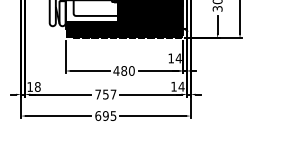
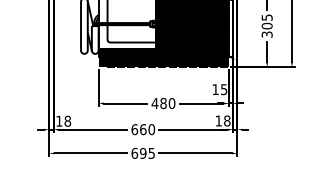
text: (178, 58) -> (223, 89), 14 -> 15
text: (180, 86) -> (226, 120), 14 -> 18
text: (106, 94) -> (143, 129), 757 -> 660

